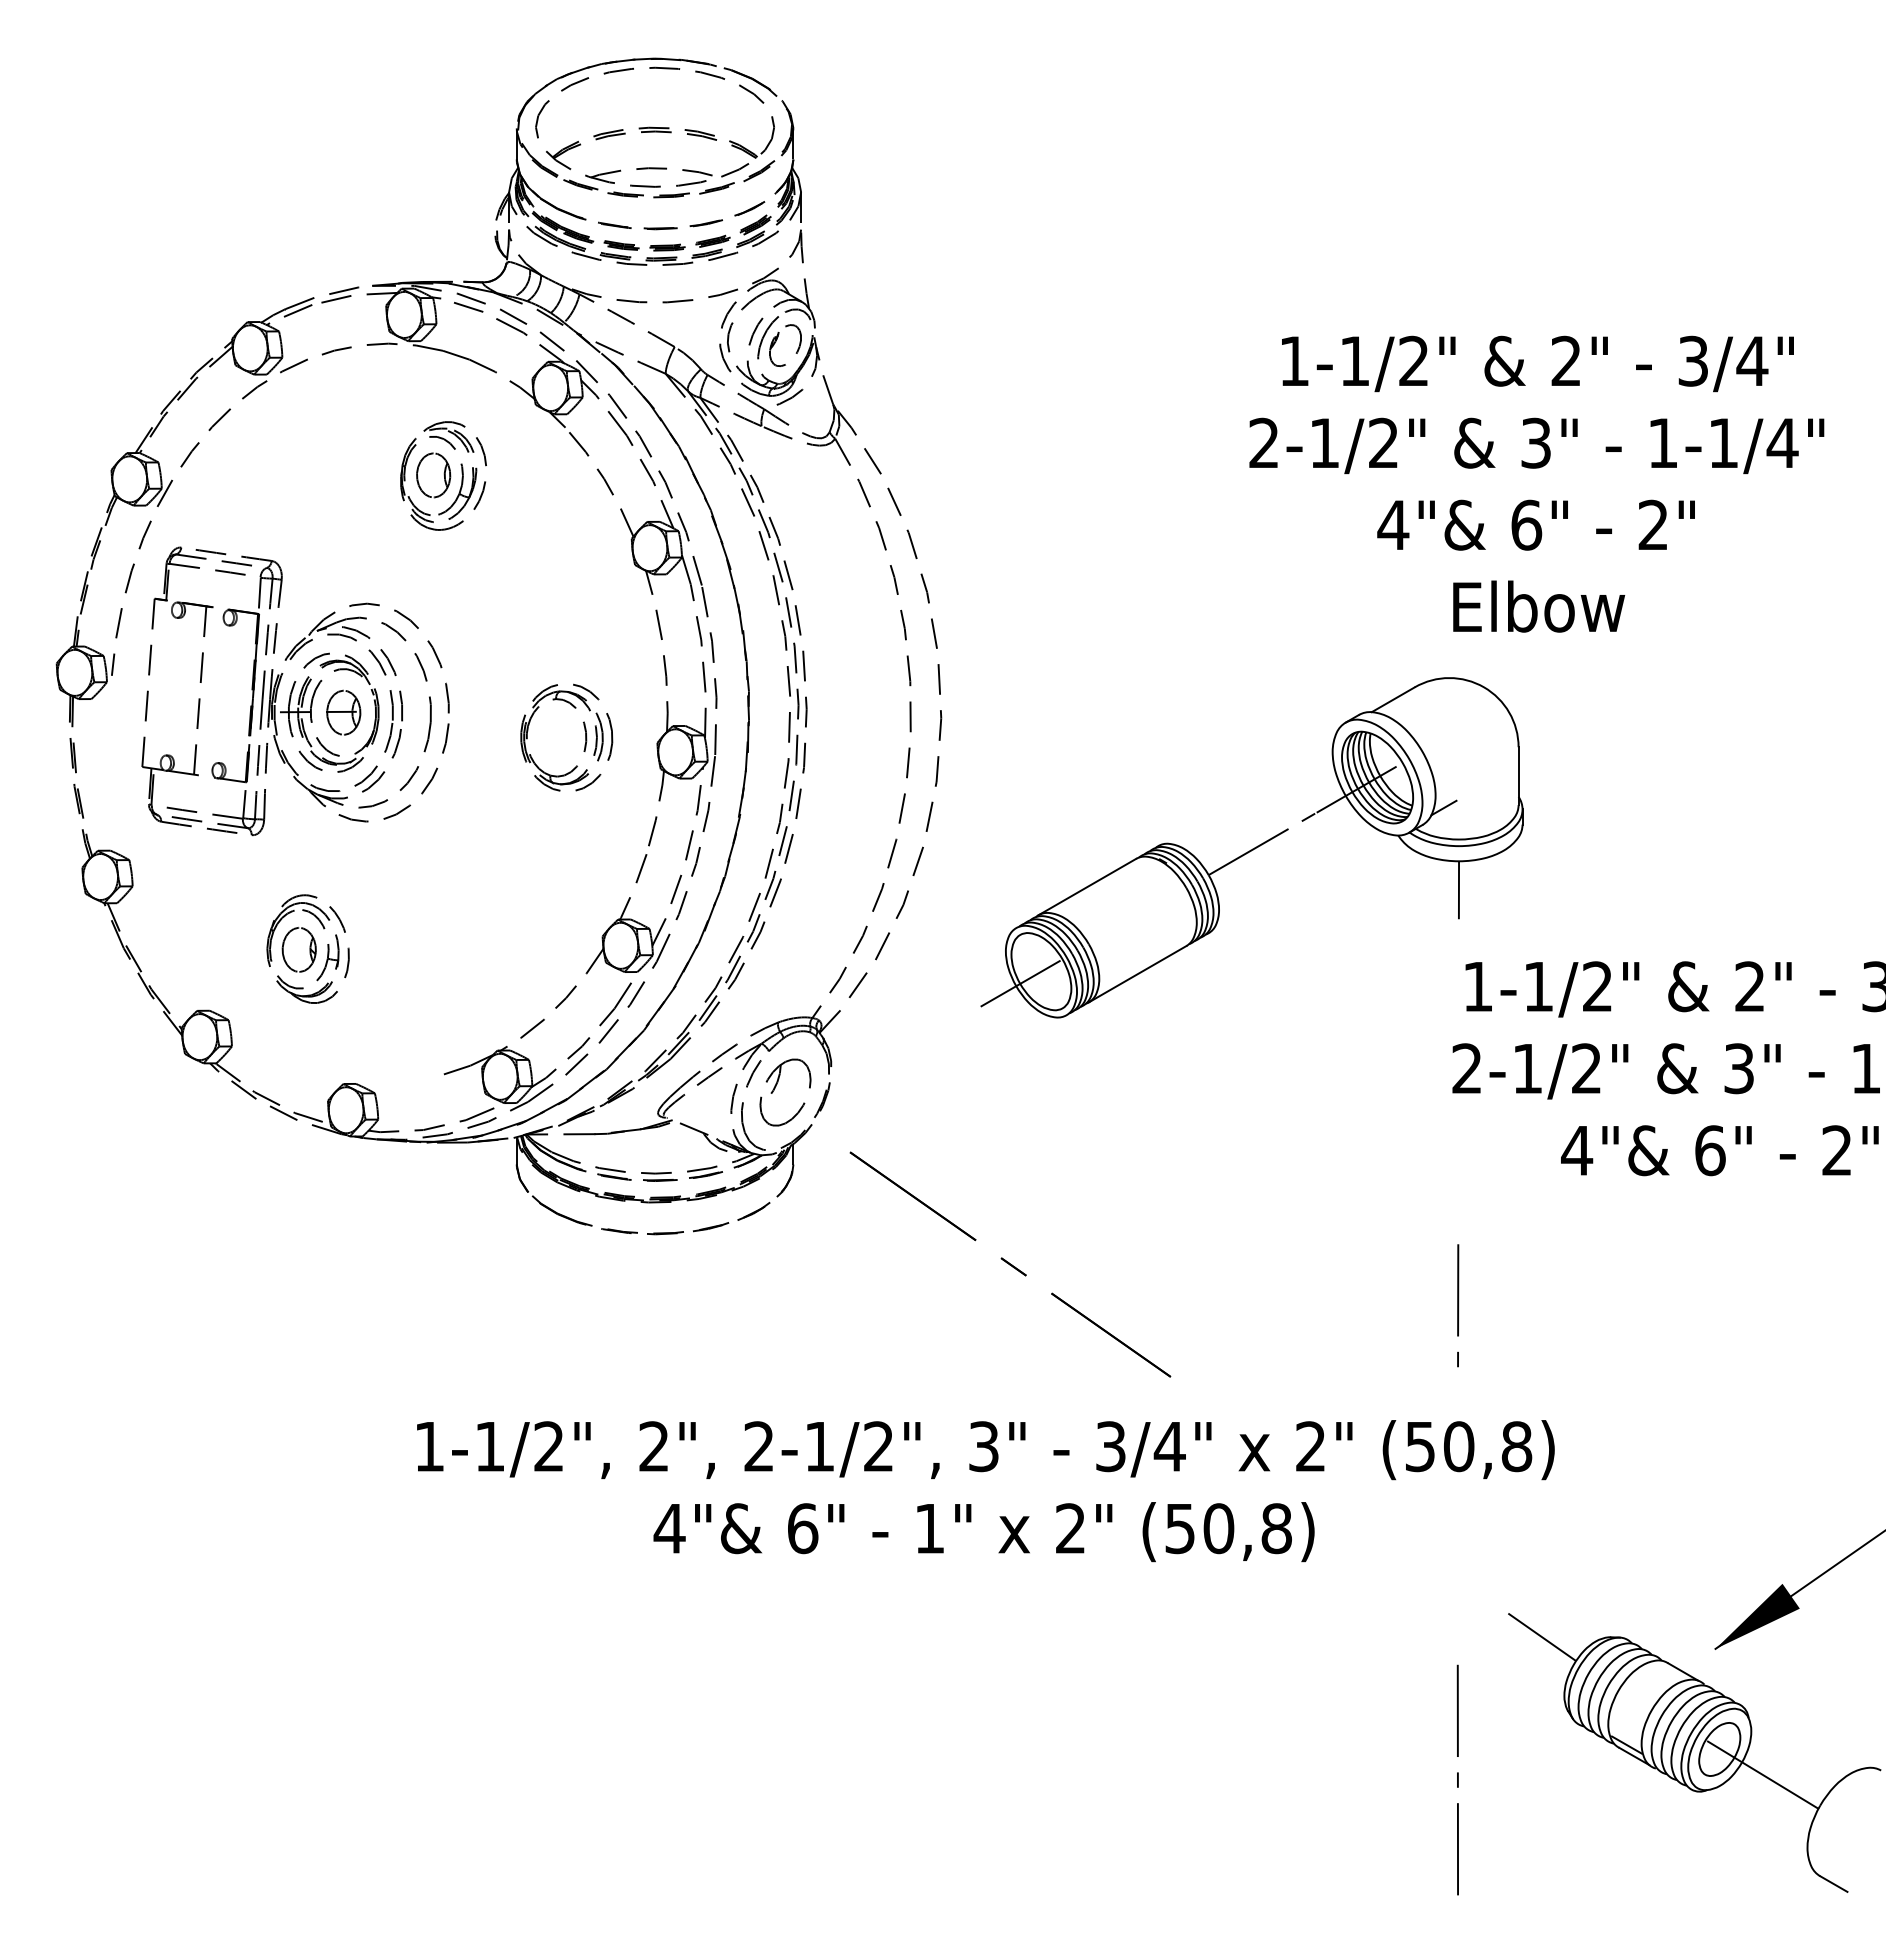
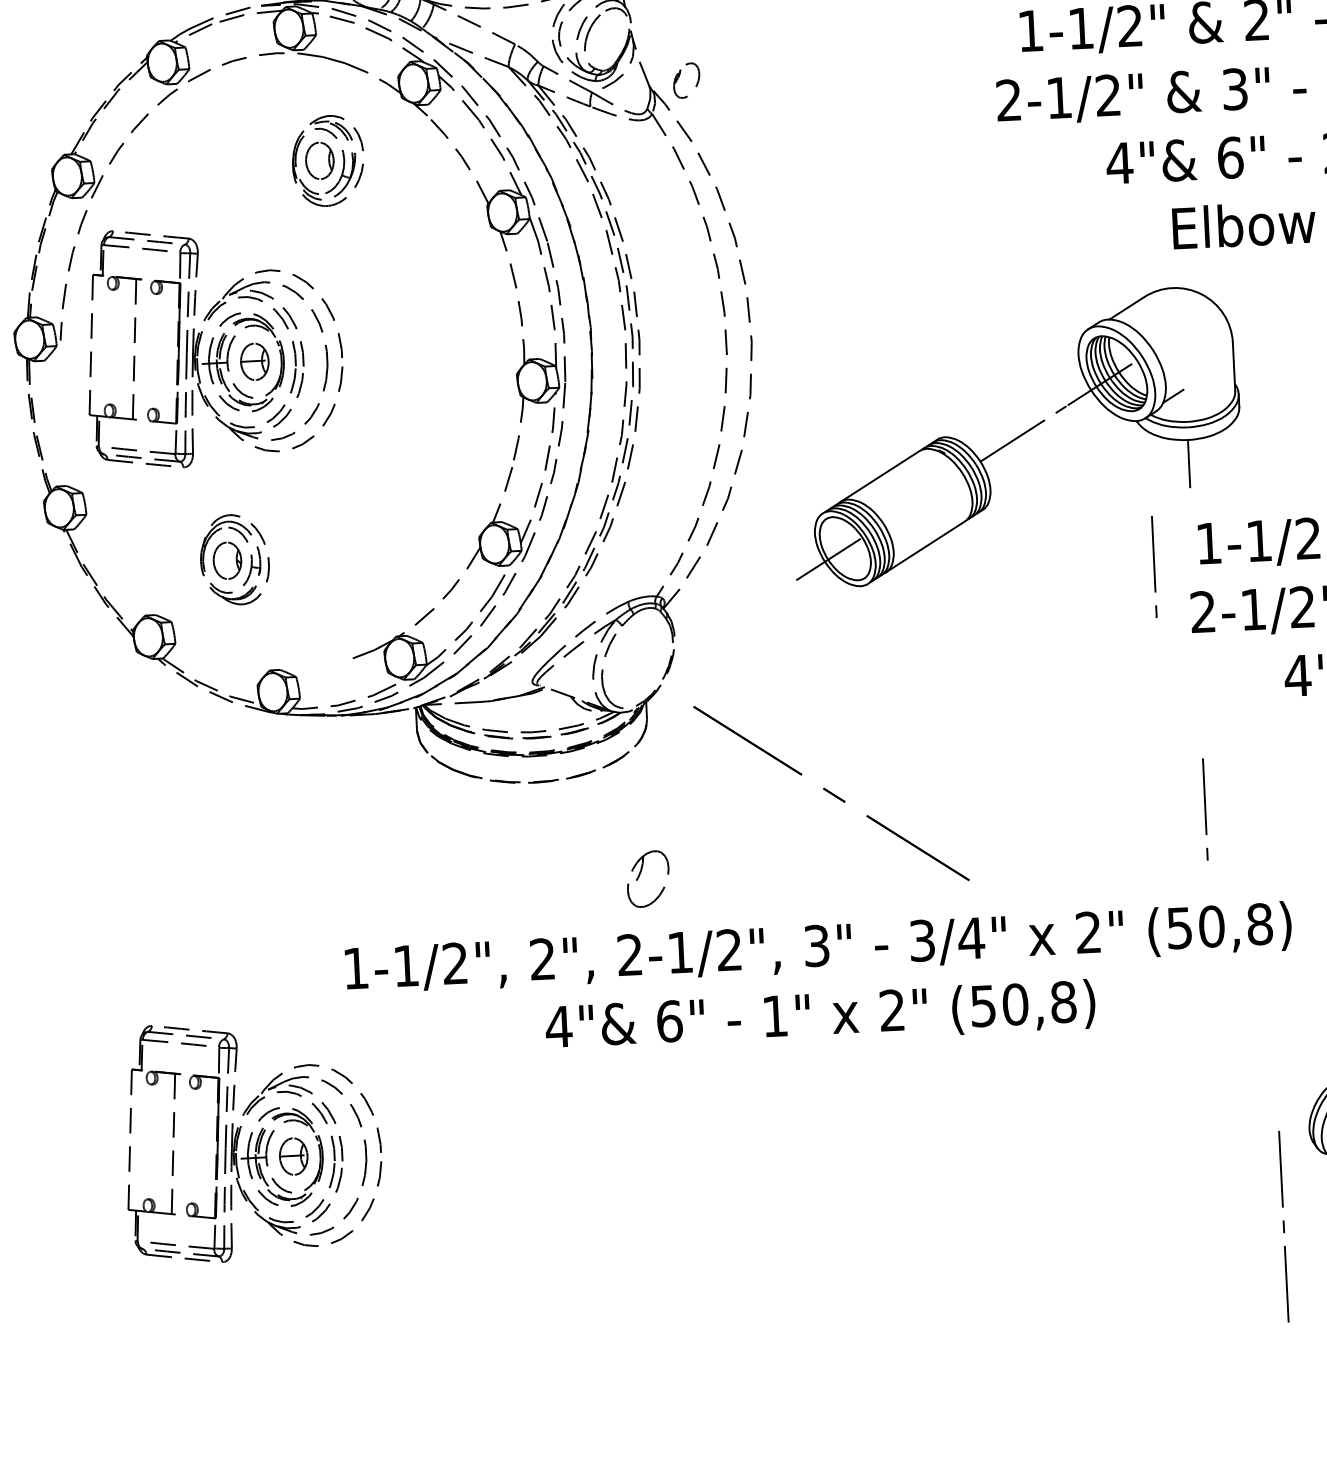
part: (776, 341) -> (679, 77), moved
part: (585, 737) -> (456, 372), removed
line: (1411, 1011) -> (1154, 566), added
part: (775, 1088) -> (639, 876), moved
line: (1542, 1637) -> (1288, 1081), removed
part: (295, 1647) -> (252, 1140), added
line: (1457, 1779) -> (1283, 1226), moved

